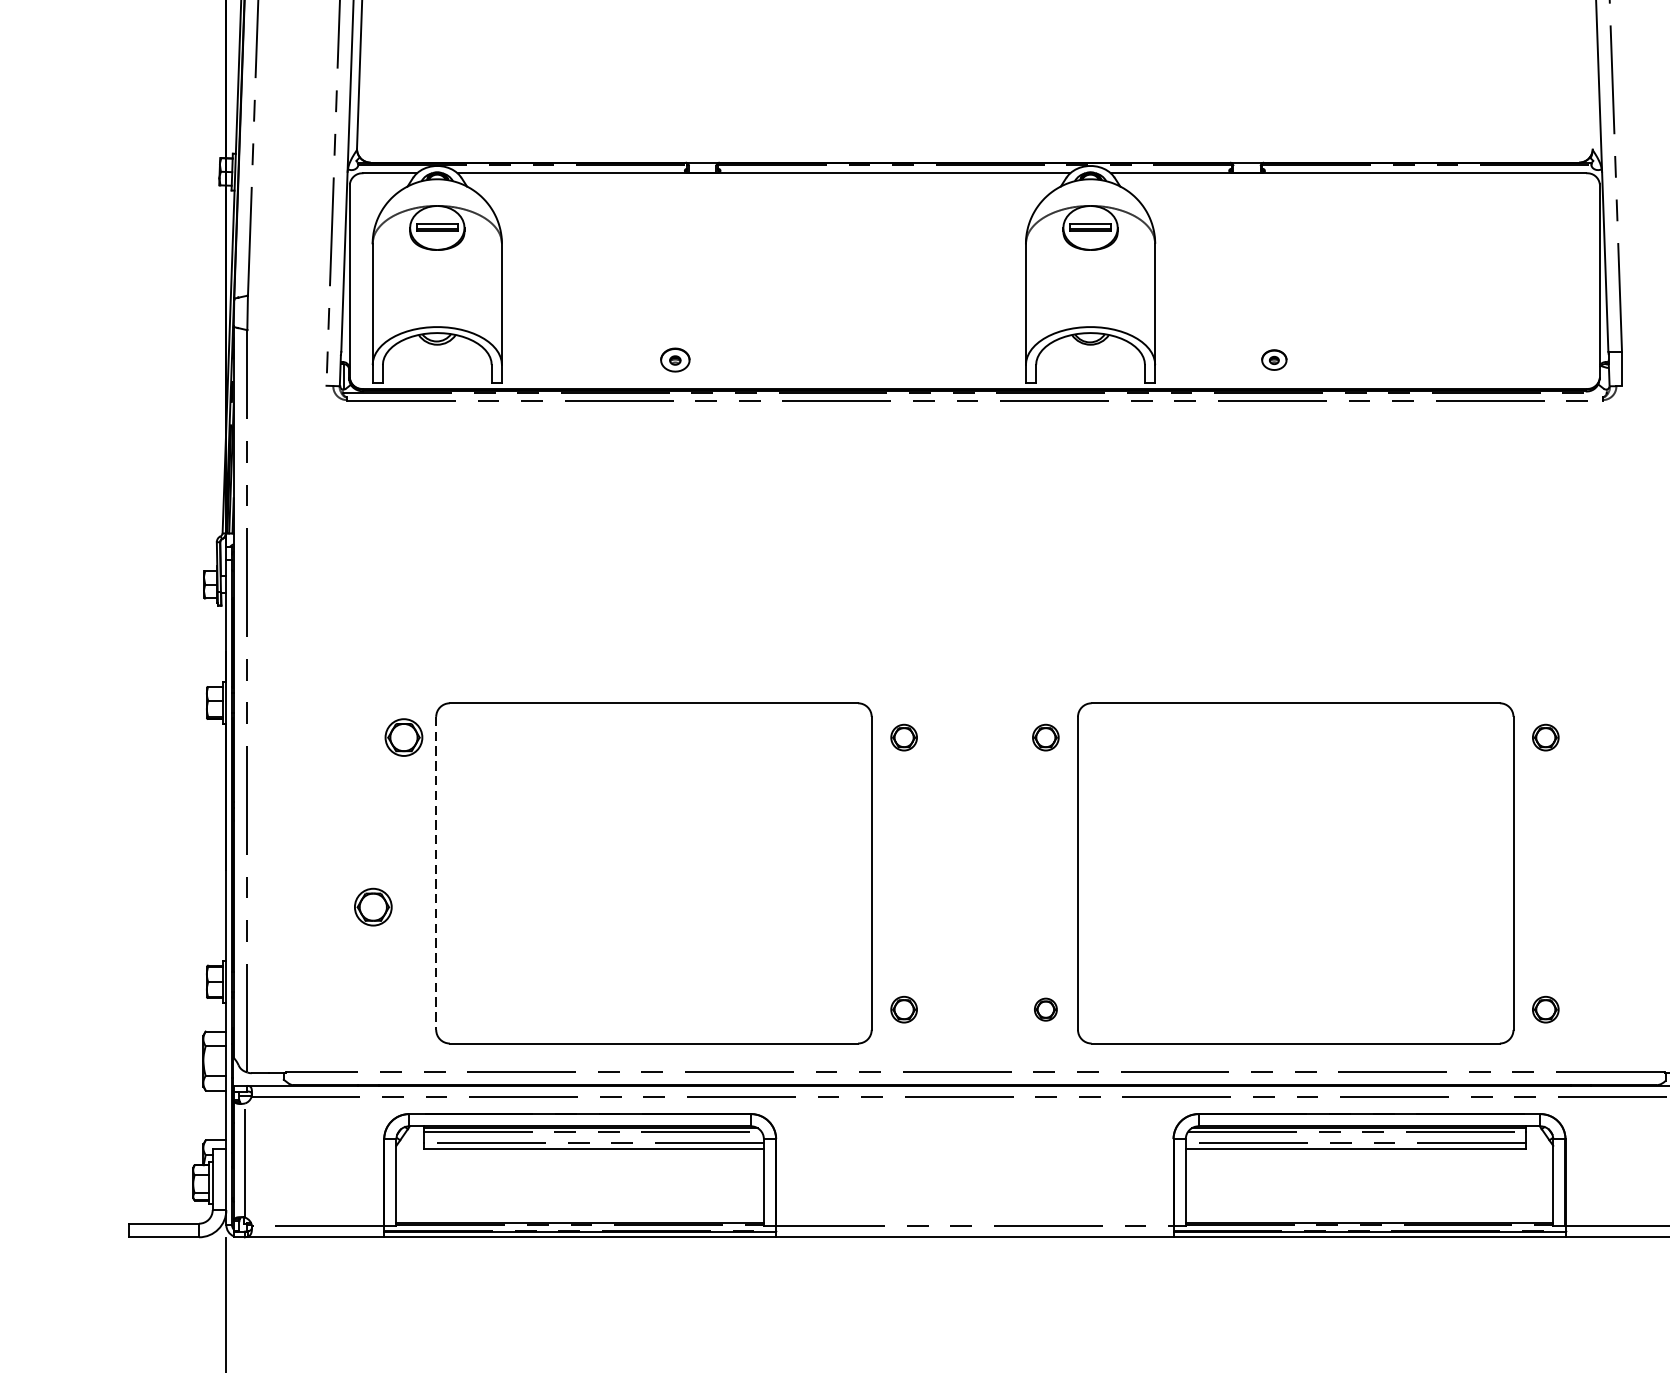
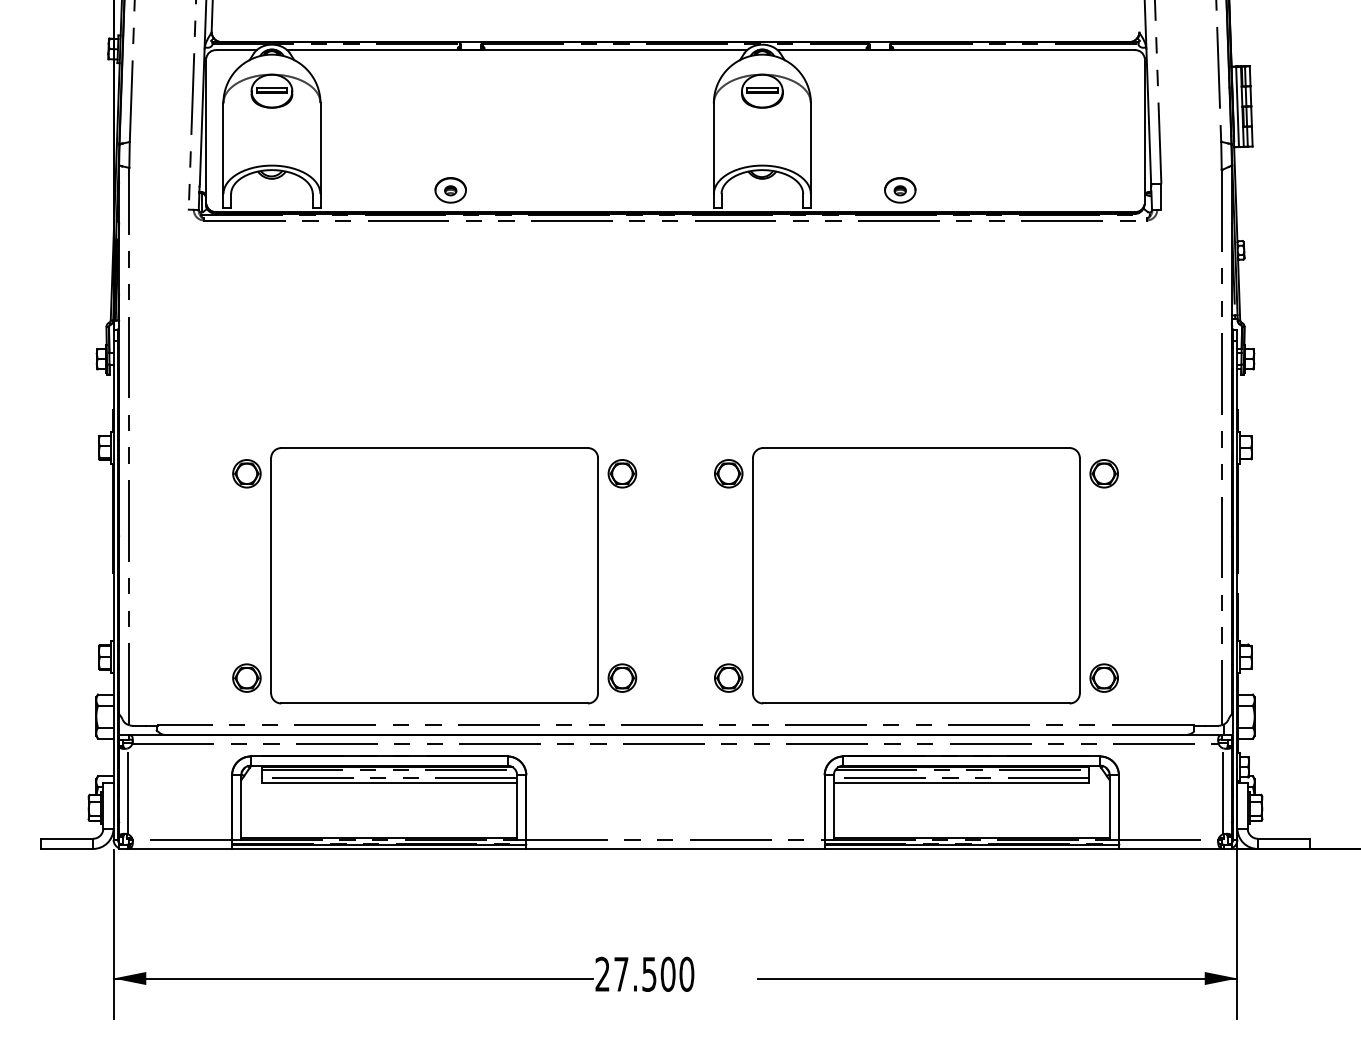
part: (675, 360) -> (450, 190), size x1.43
part: (1274, 360) -> (900, 190), size x1.67
part: (904, 737) -> (622, 473), size x1.43
part: (1045, 737) -> (728, 473), size x1.43
part: (1544, 737) -> (1103, 473), size x1.43
line: (436, 874) -> (271, 576), dashed -> solid
part: (372, 906) -> (246, 677), moved
part: (904, 1008) -> (622, 677), size x1.43
part: (1045, 1008) -> (728, 677), size x1.67
part: (1544, 1008) -> (1103, 677), size x1.43

